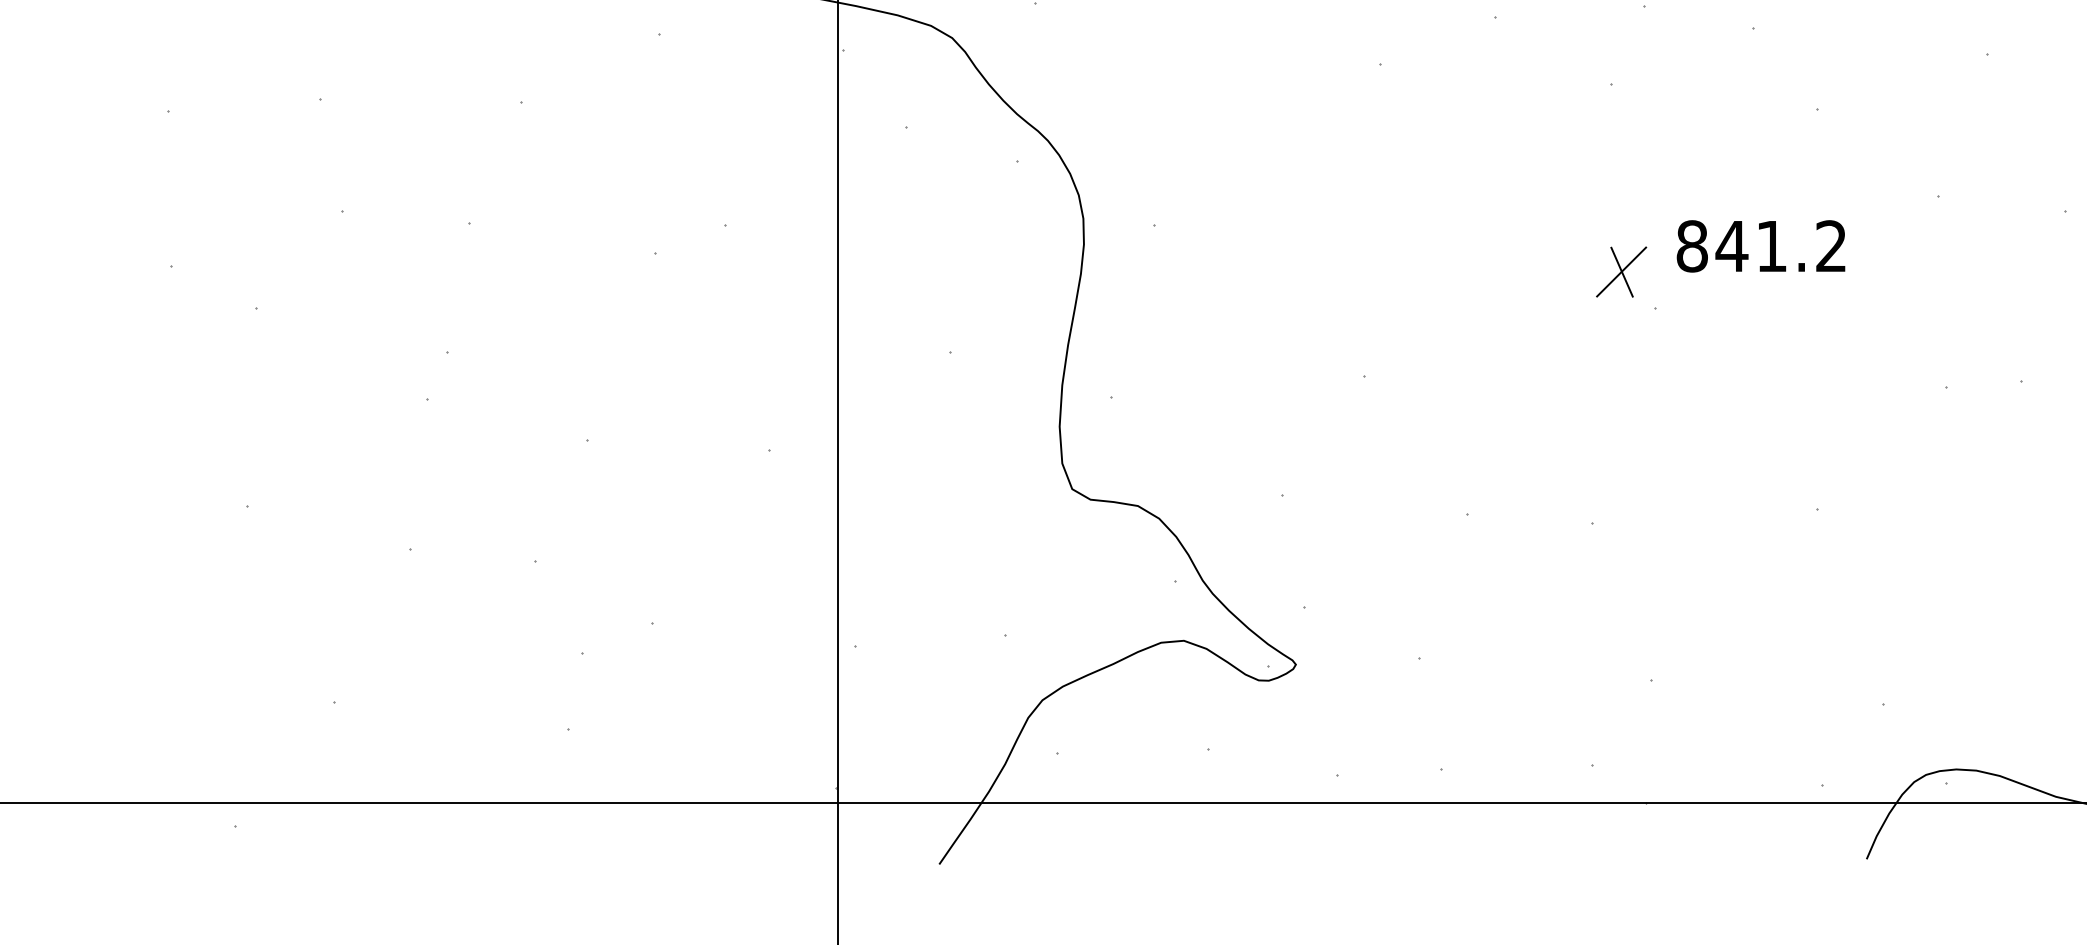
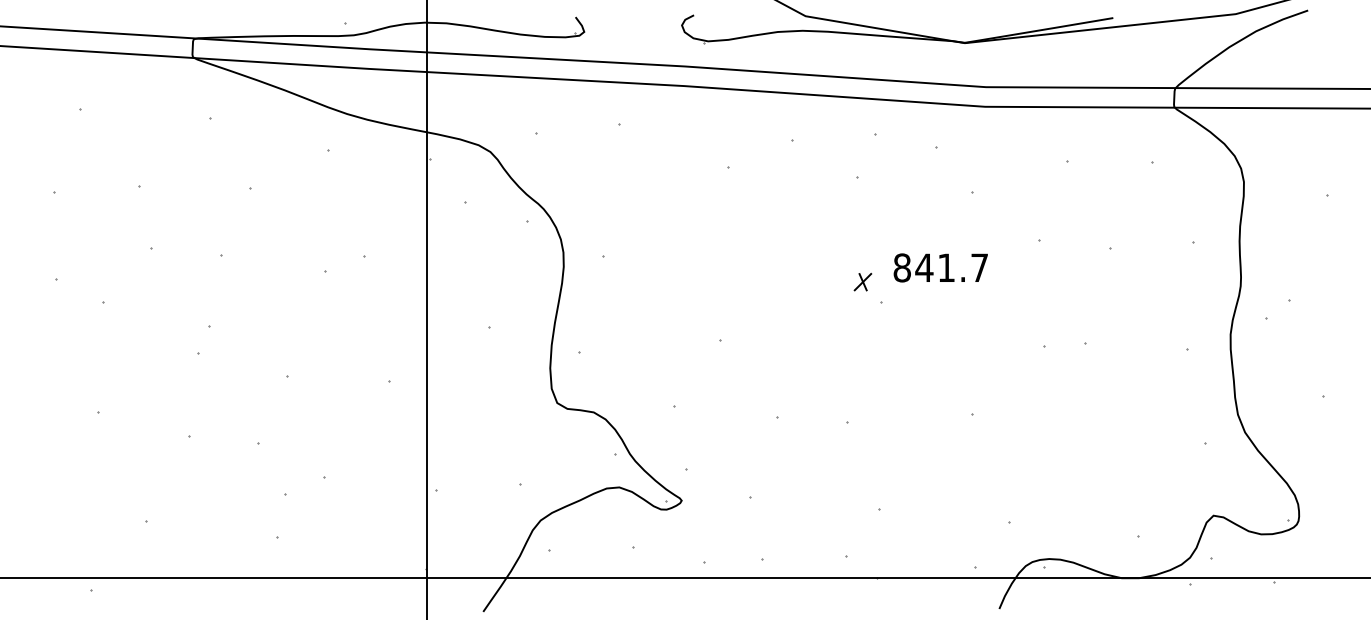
text: (1831, 245) -> (979, 267), 841.2 -> 841.7
part: (1620, 270) -> (862, 281), size x0.6

